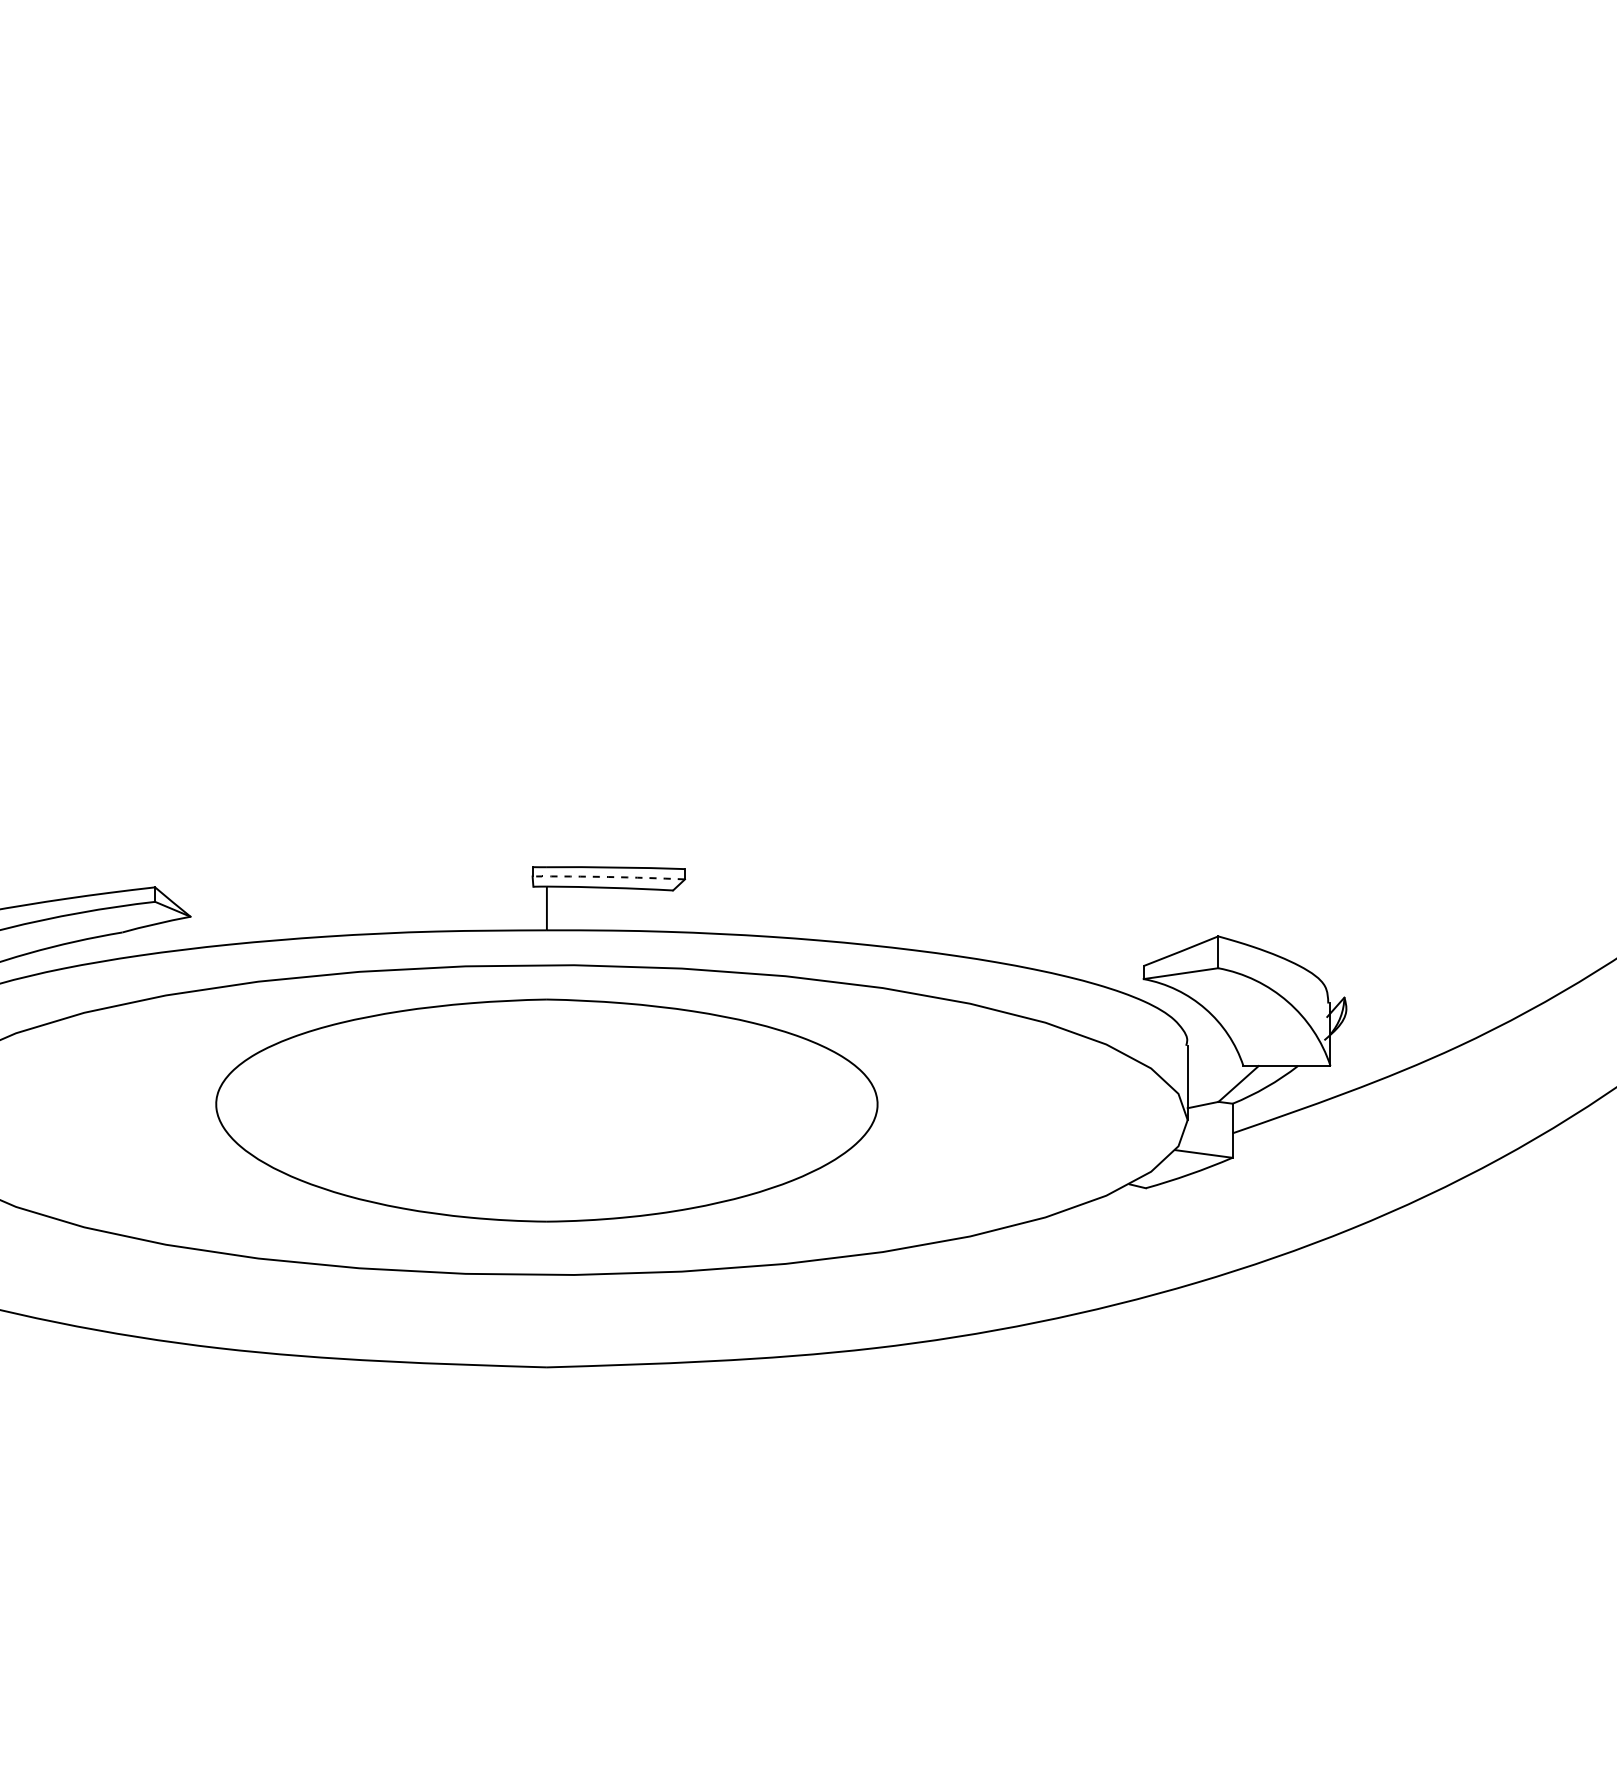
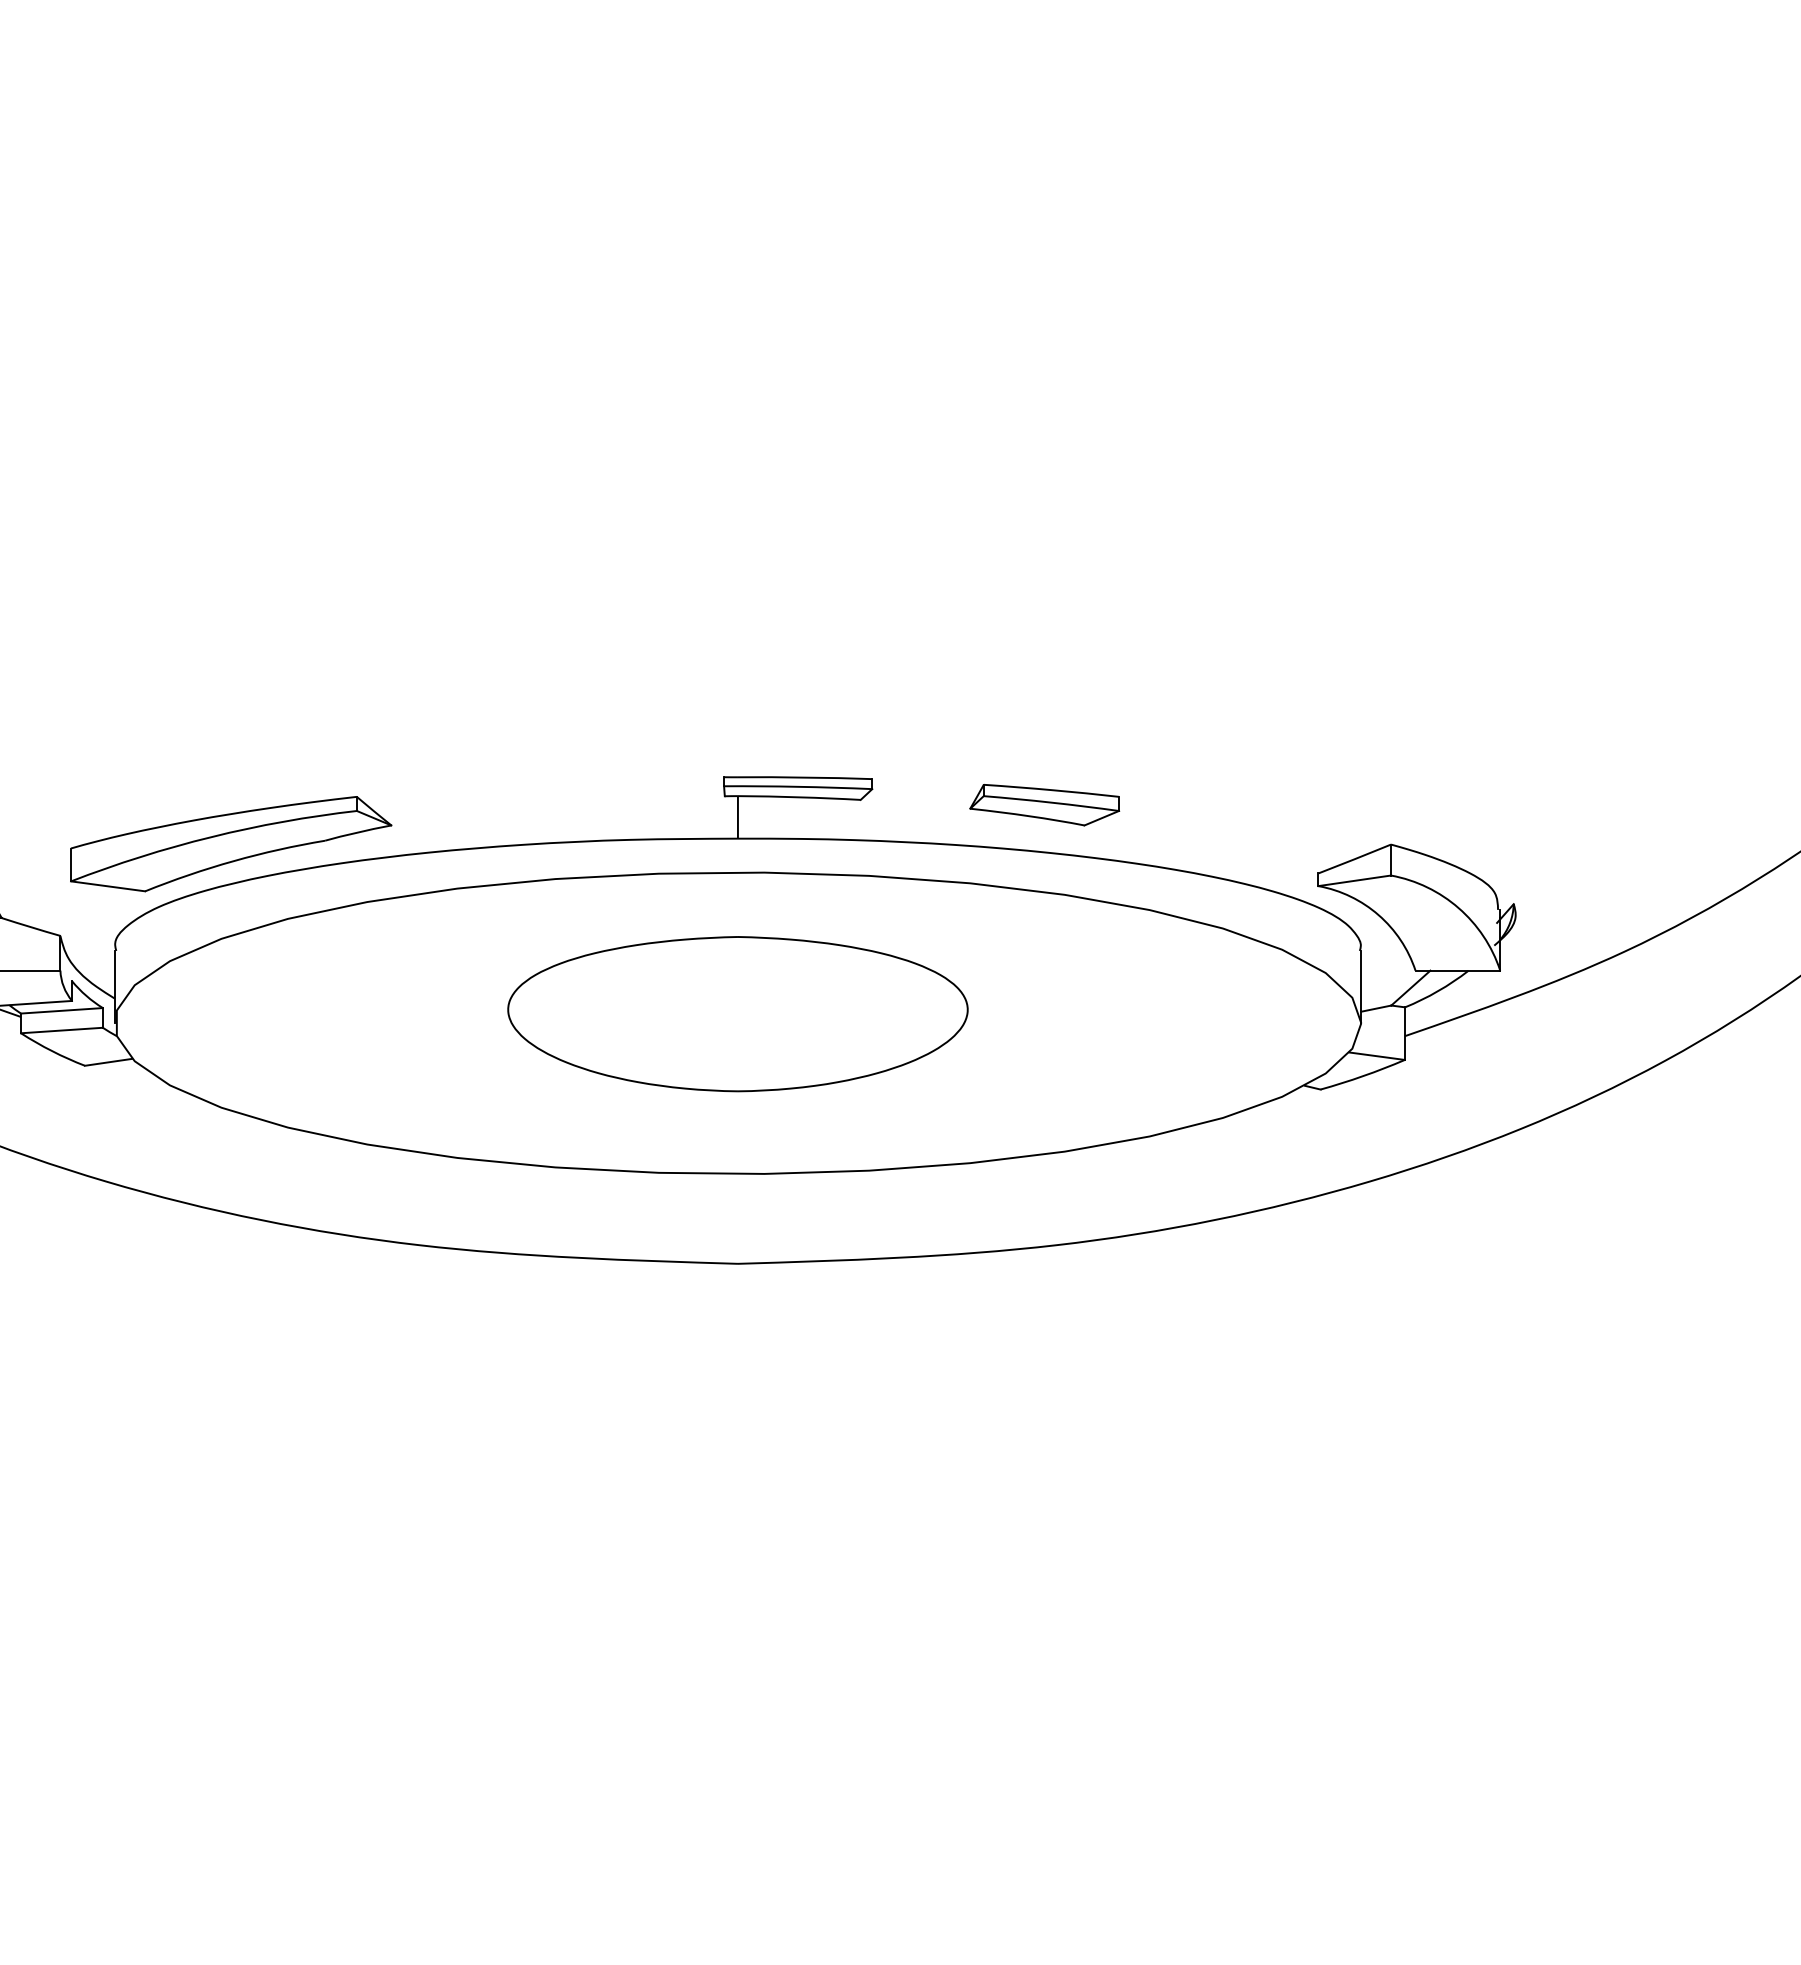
arc: (609, 876) -> (798, 786), dashed -> solid
part: (862, 896) -> (1044, 805), added
part: (546, 1111) -> (737, 1014), size x0.71

